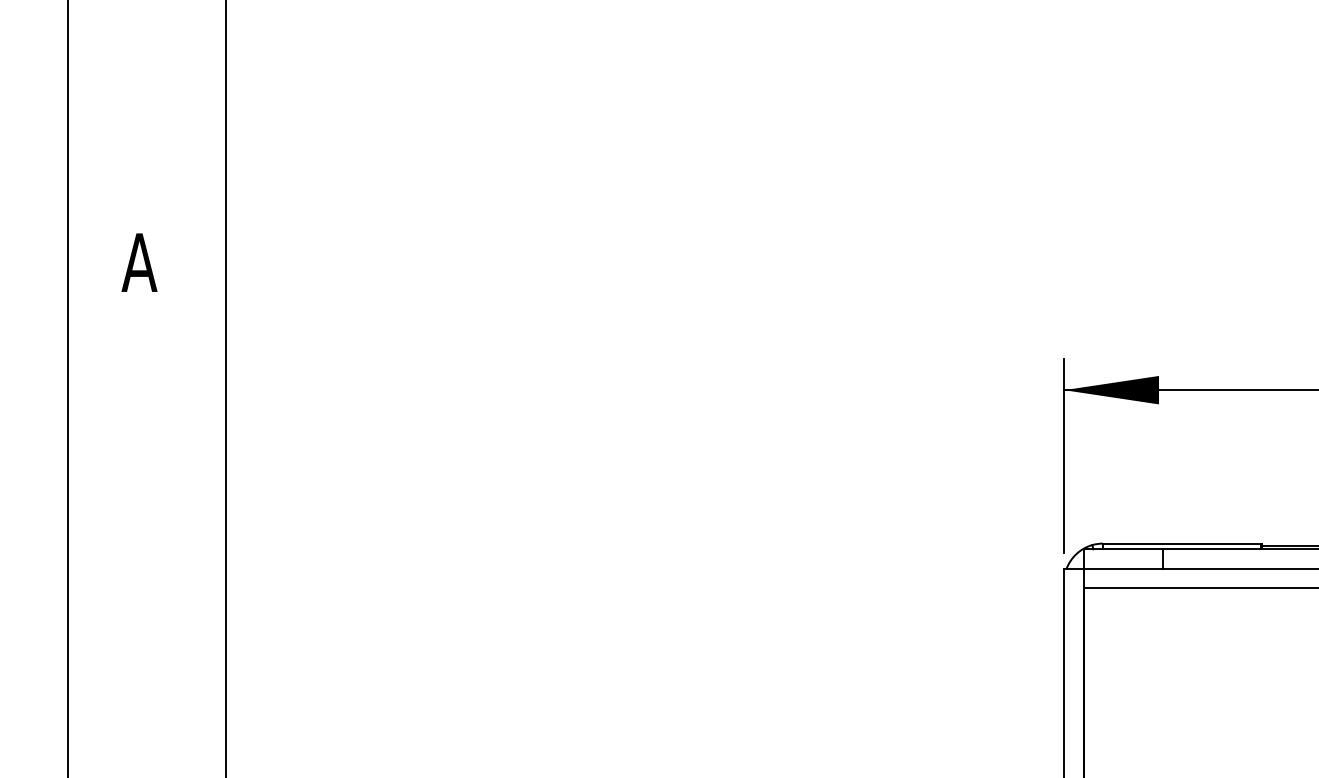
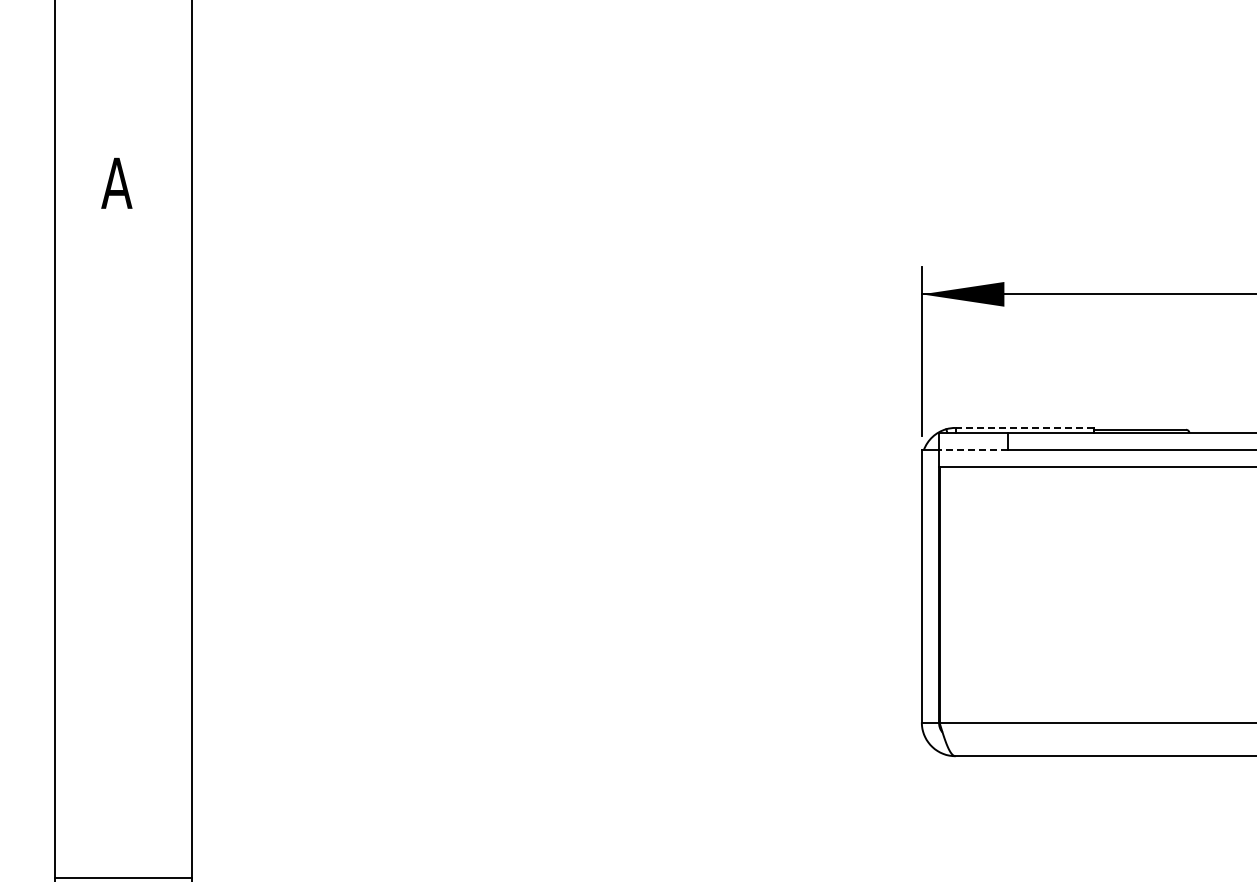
line: (1182, 543) -> (1024, 427), solid -> dashed
line: (1122, 569) -> (972, 450), solid -> dashed

